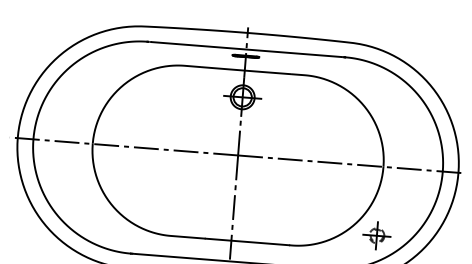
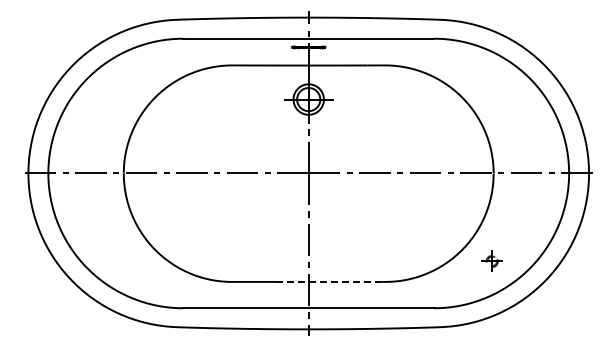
part: (377, 236) -> (492, 261), size x0.6
line: (246, 241) -> (328, 281), solid -> dashed

